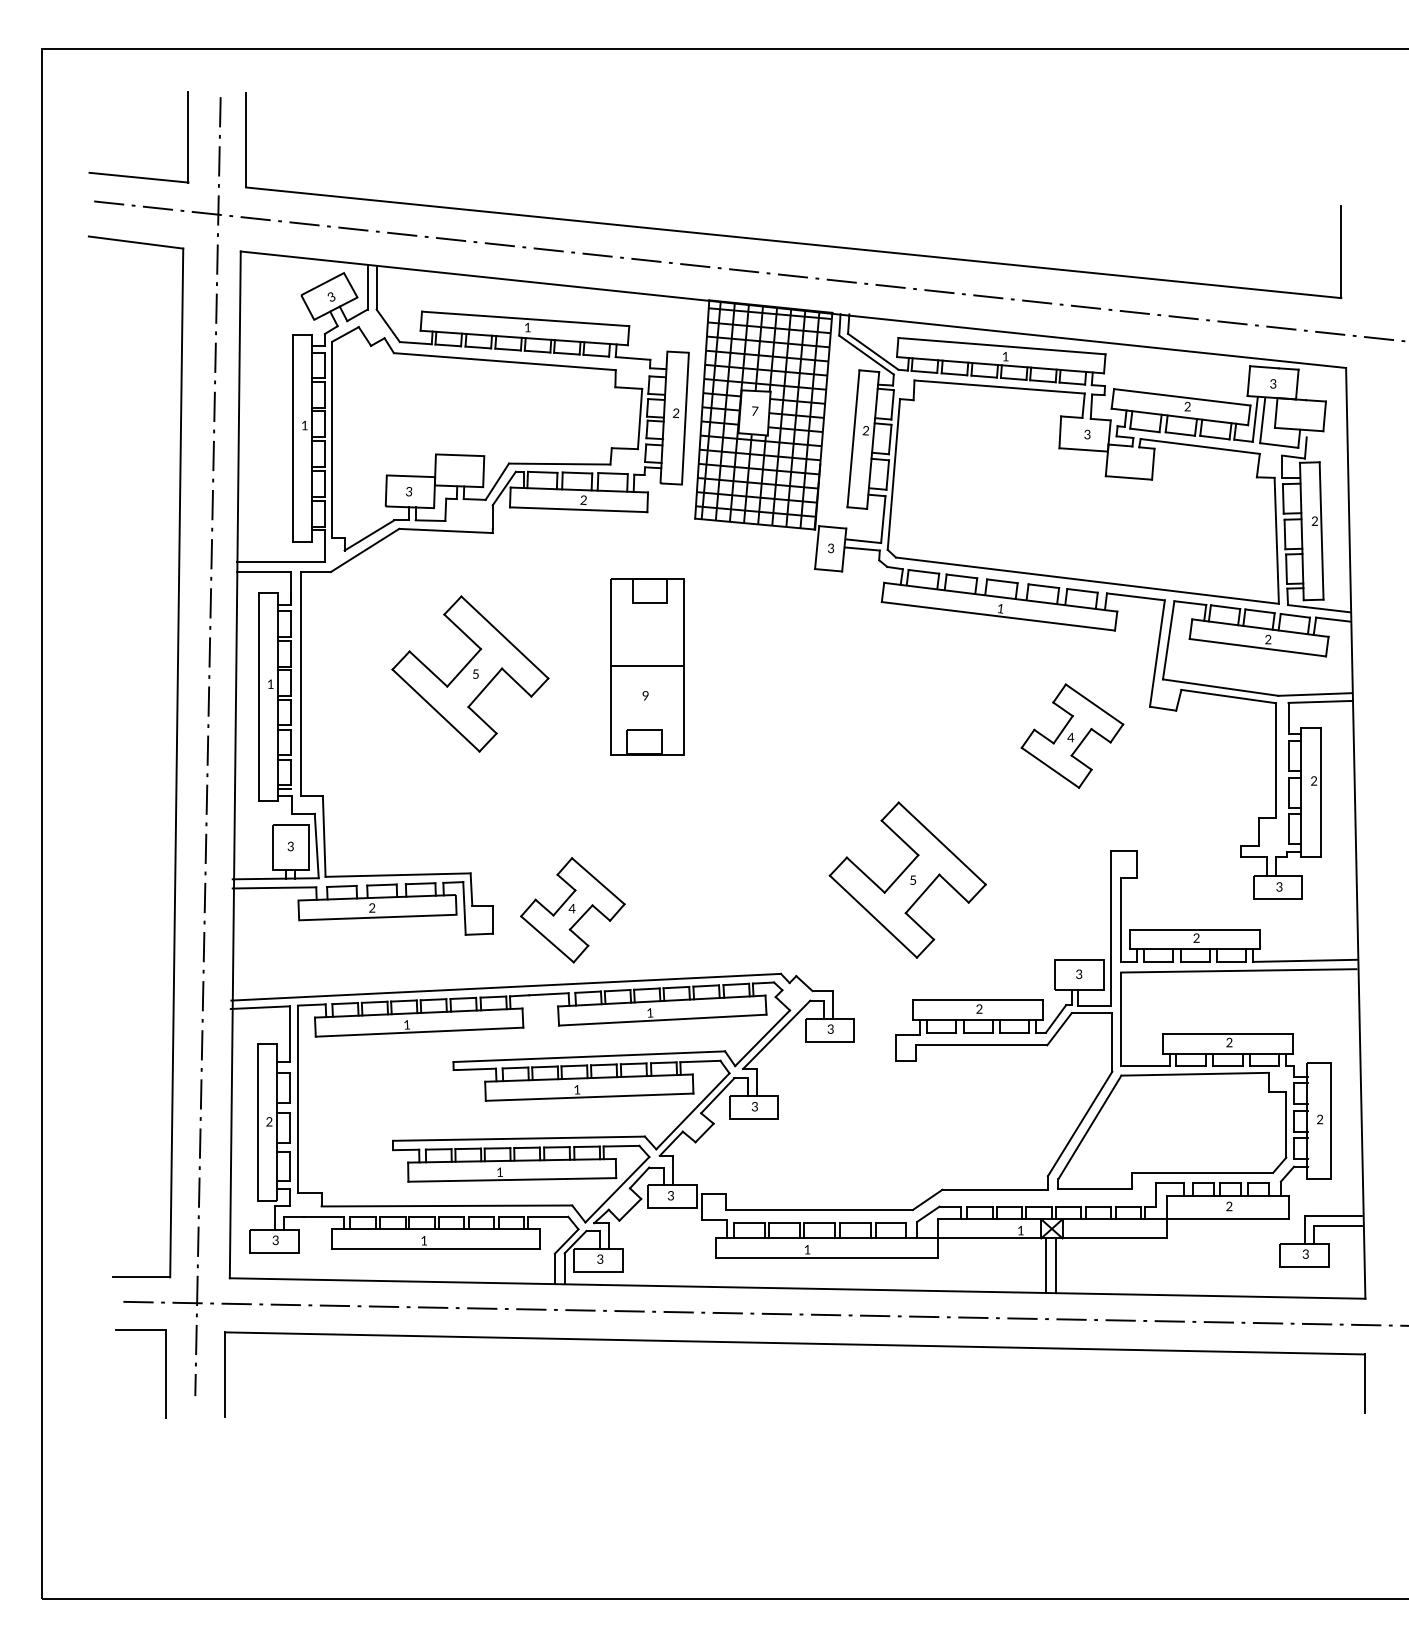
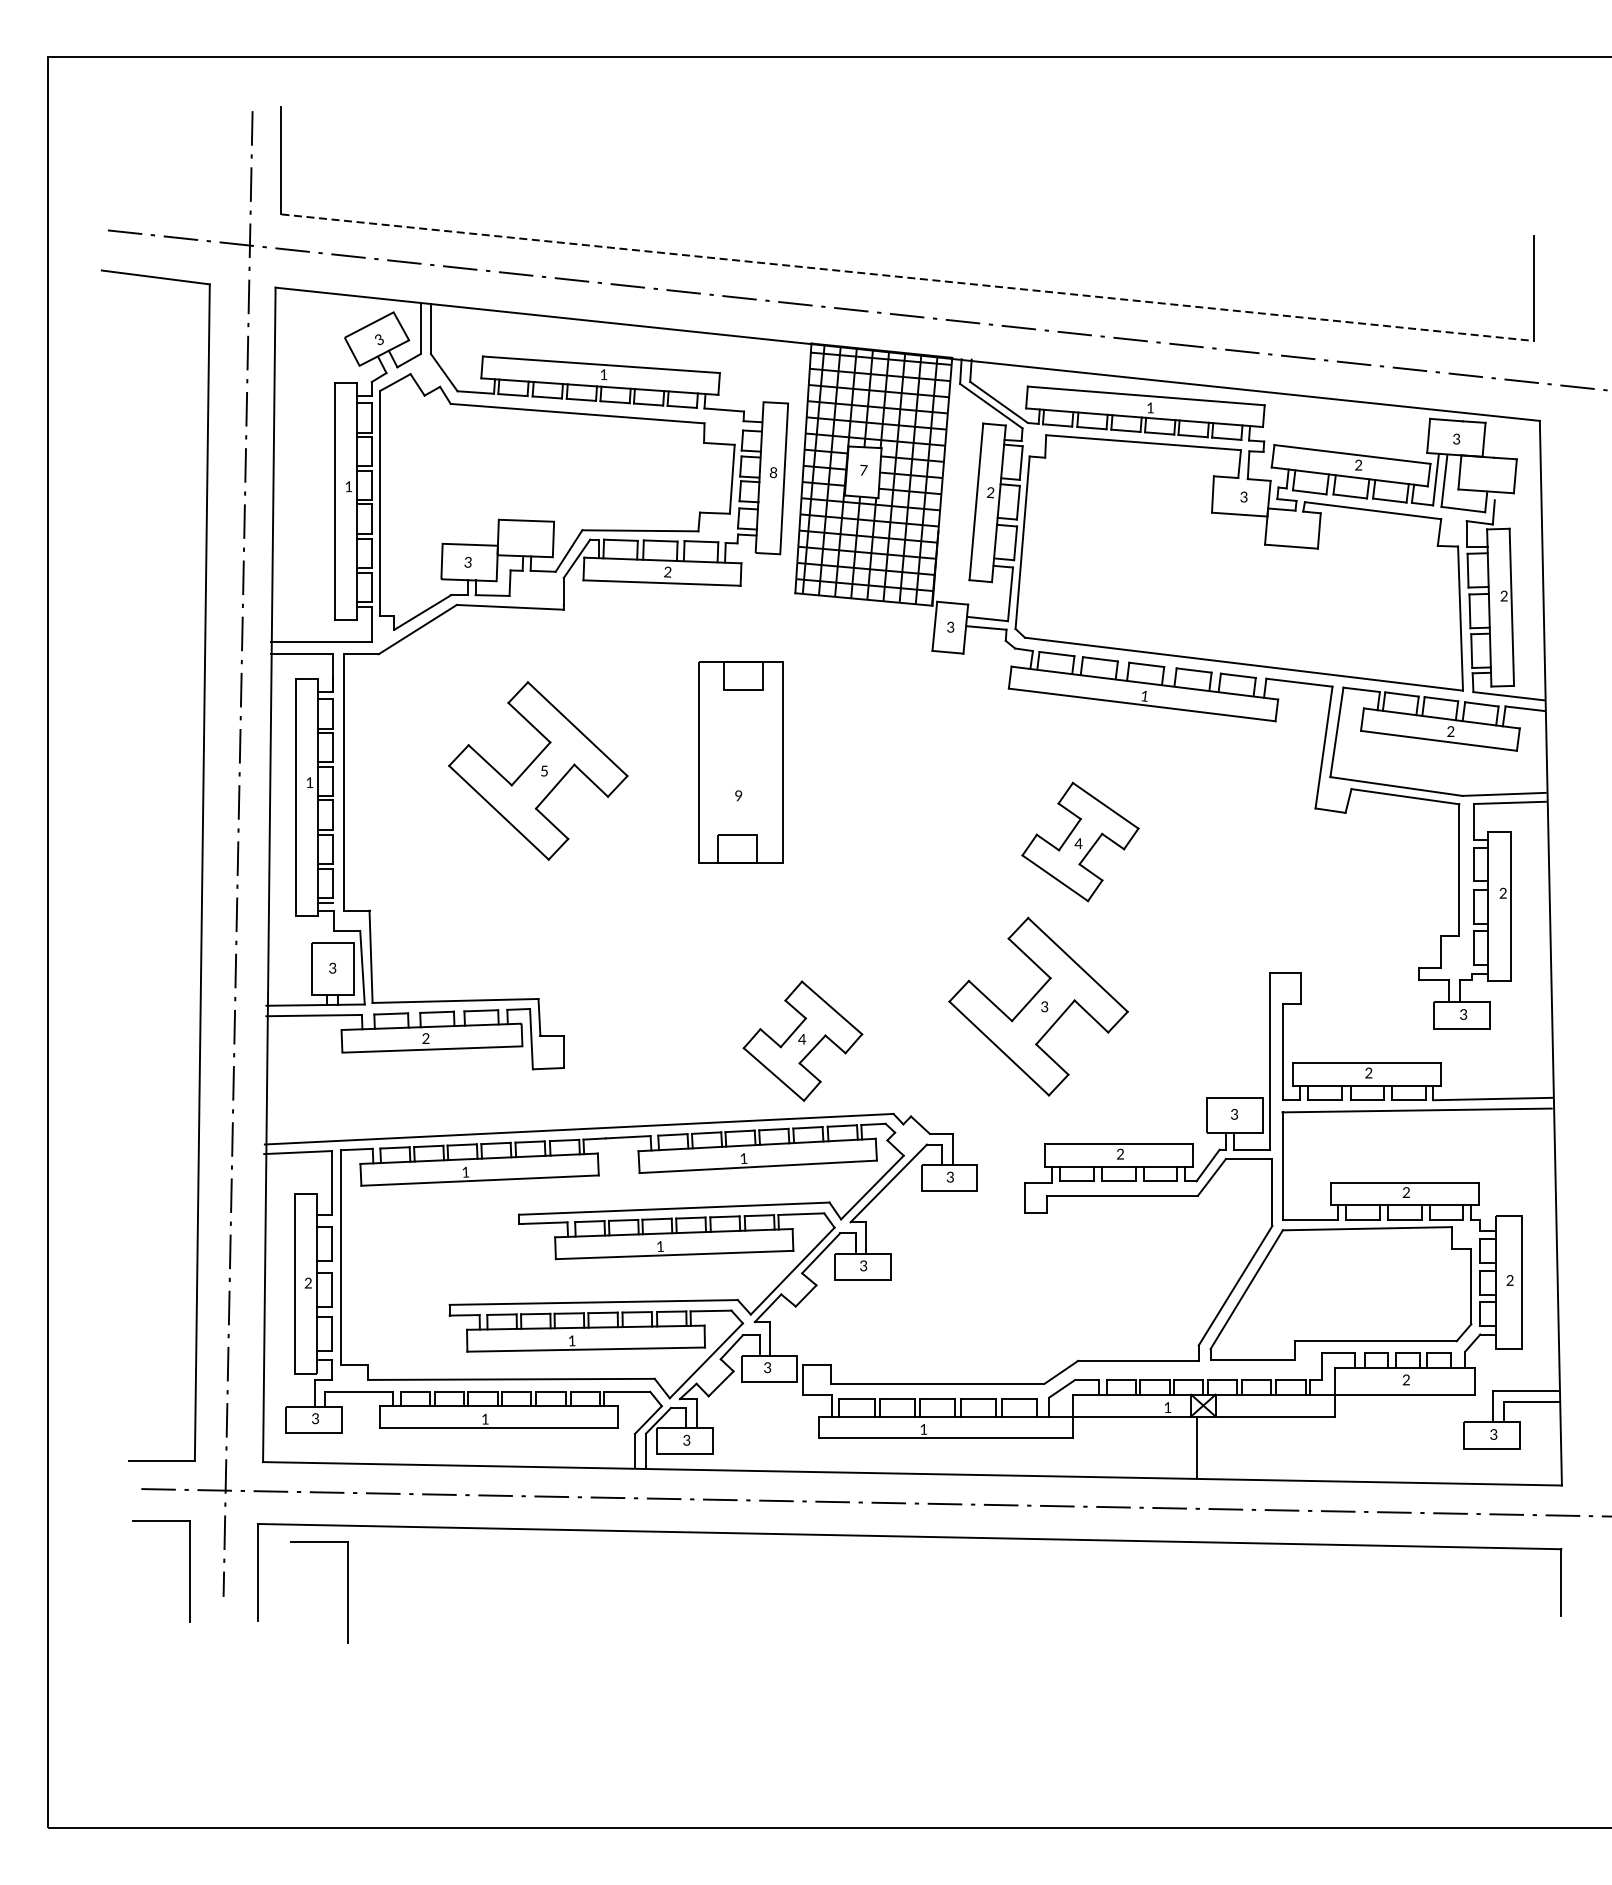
part: (138, 176) -> (158, 201), removed
line: (794, 242) -> (908, 277), solid -> dashed
text: (675, 413) -> (772, 472), 2 -> 8
line: (647, 666) -> (740, 762), removed
part: (1072, 735) -> (1080, 841), moved
text: (913, 879) -> (1045, 1005), 5 -> 3
part: (572, 910) -> (802, 1041), moved
line: (1056, 1265) -> (1208, 1447), removed
part: (303, 1391) -> (347, 1591), added

